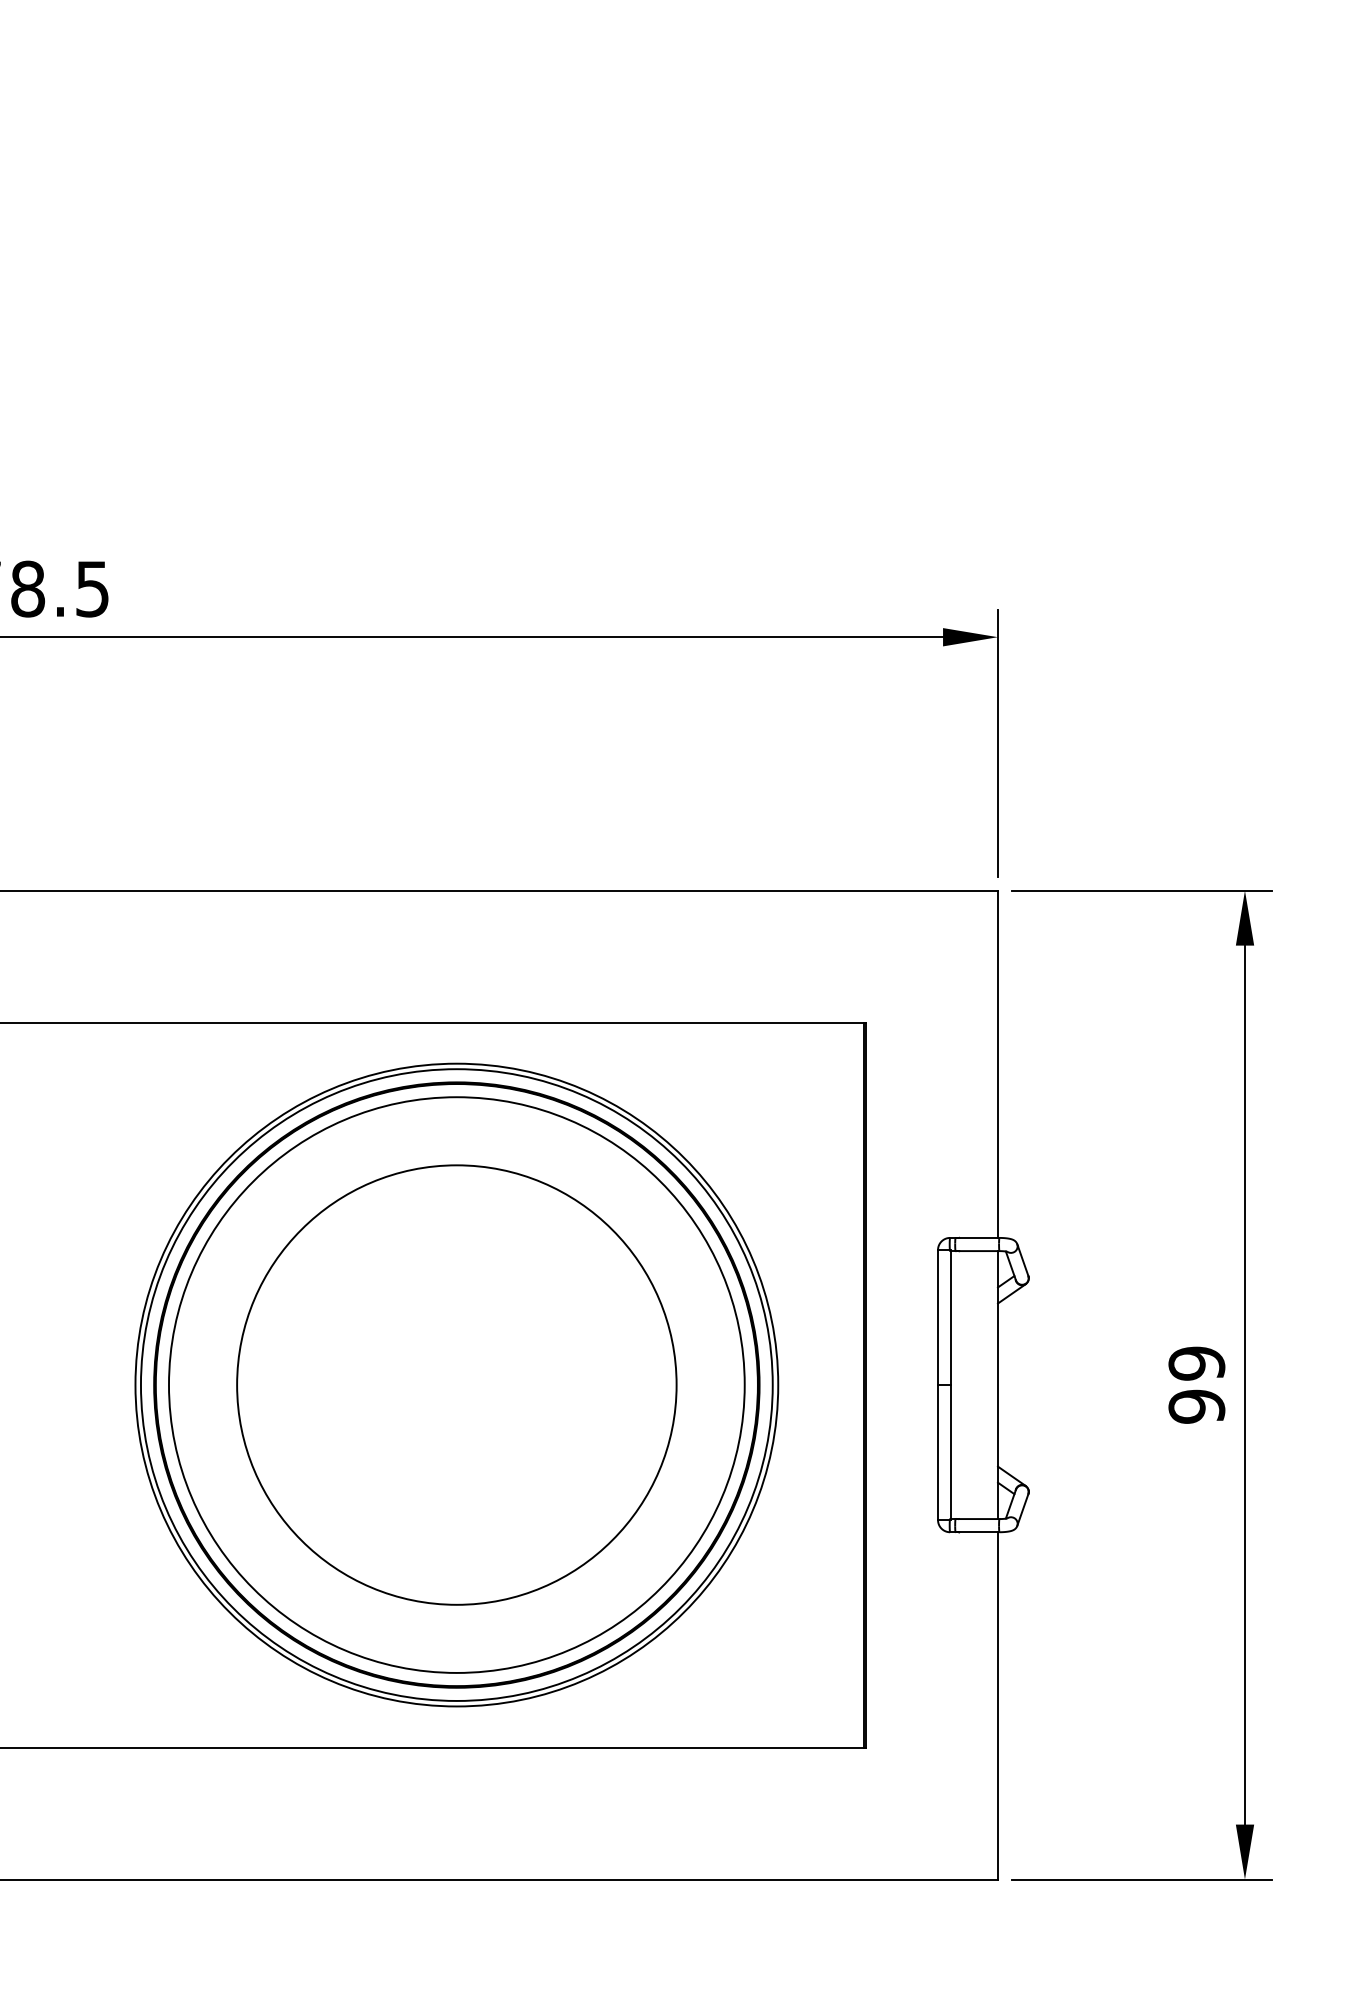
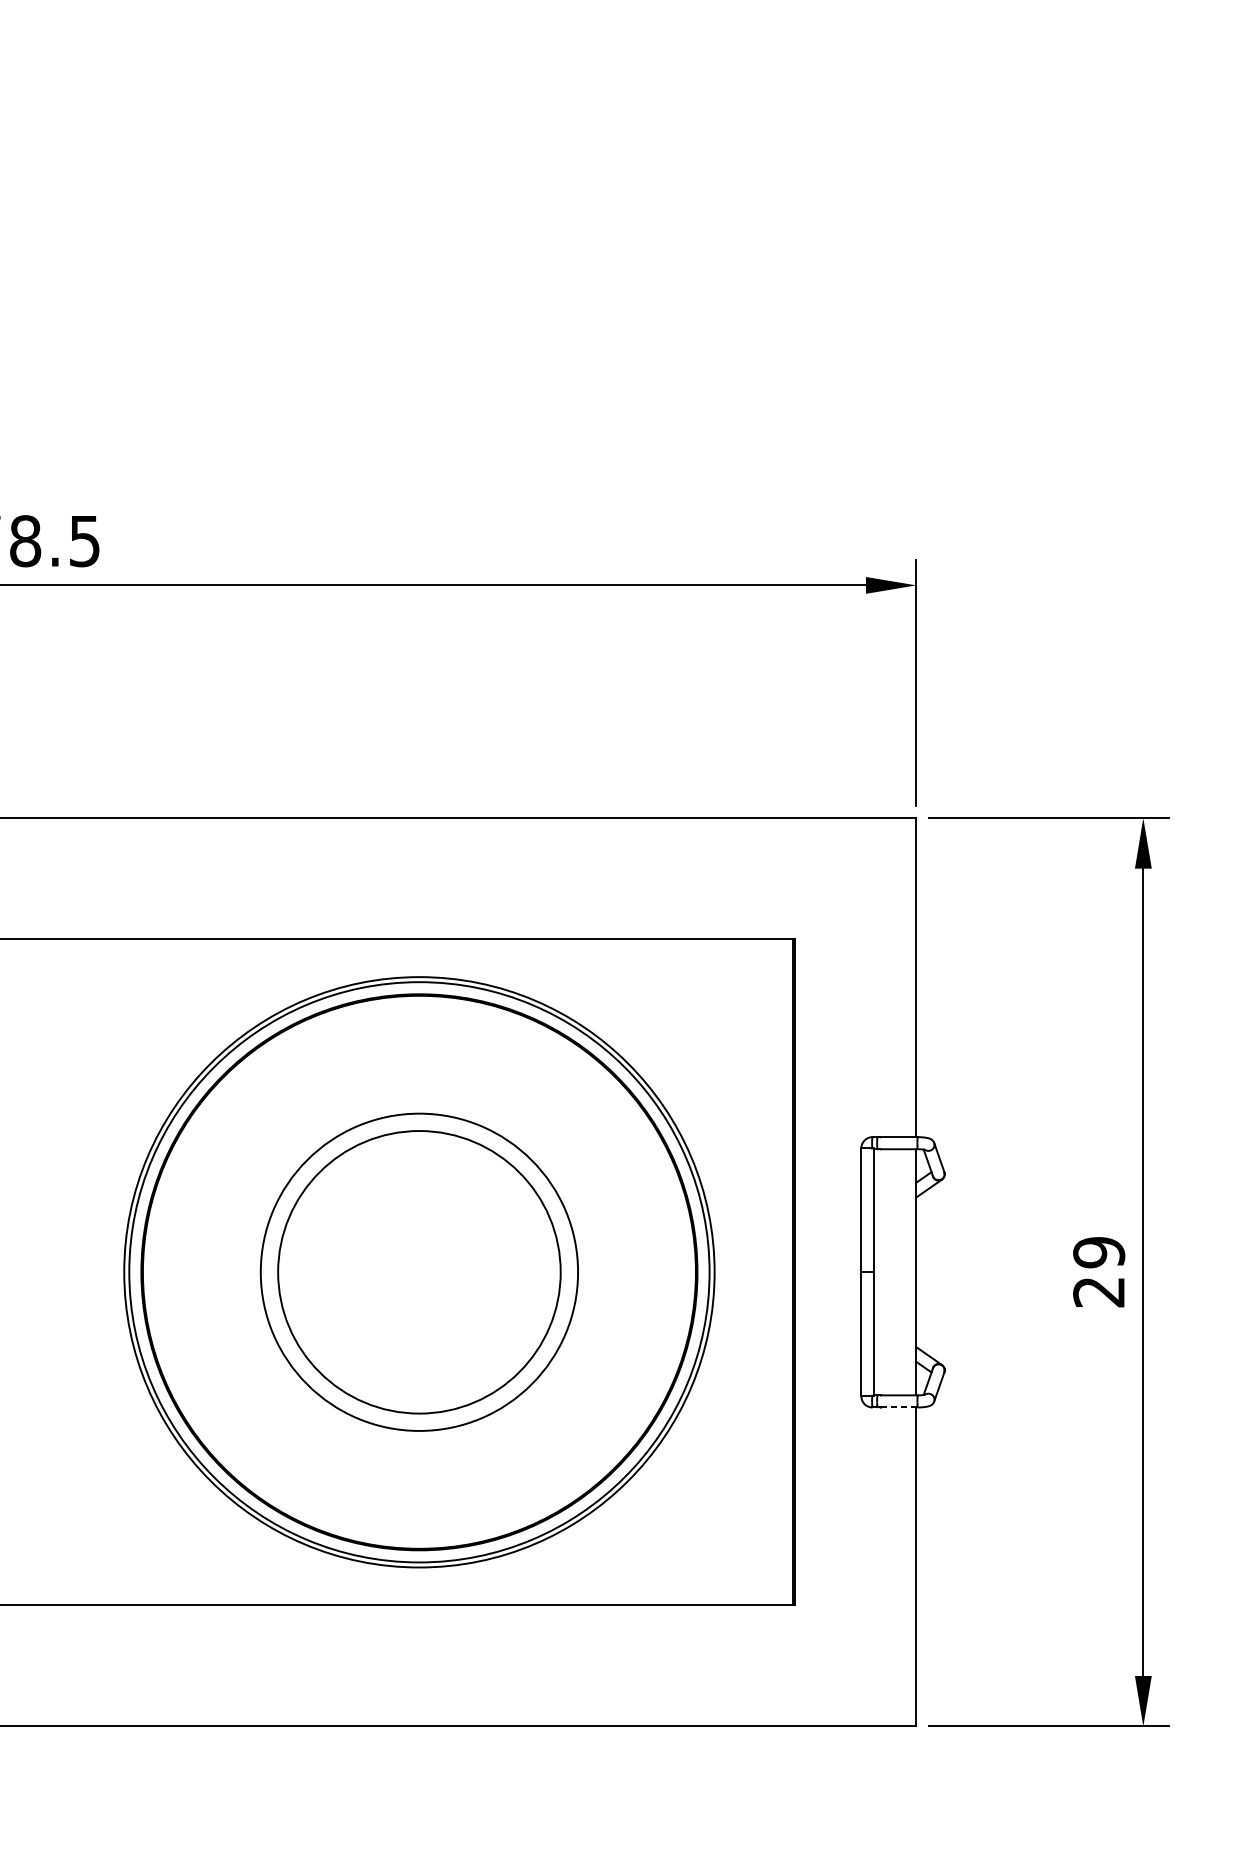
circle: (456, 1384) -> (419, 1271), size x0.6
circle: (456, 1384) -> (419, 1271), size x0.7
text: (1196, 1406) -> (1098, 1291), 99 -> 29
line: (979, 1532) -> (899, 1407), solid -> dashed

